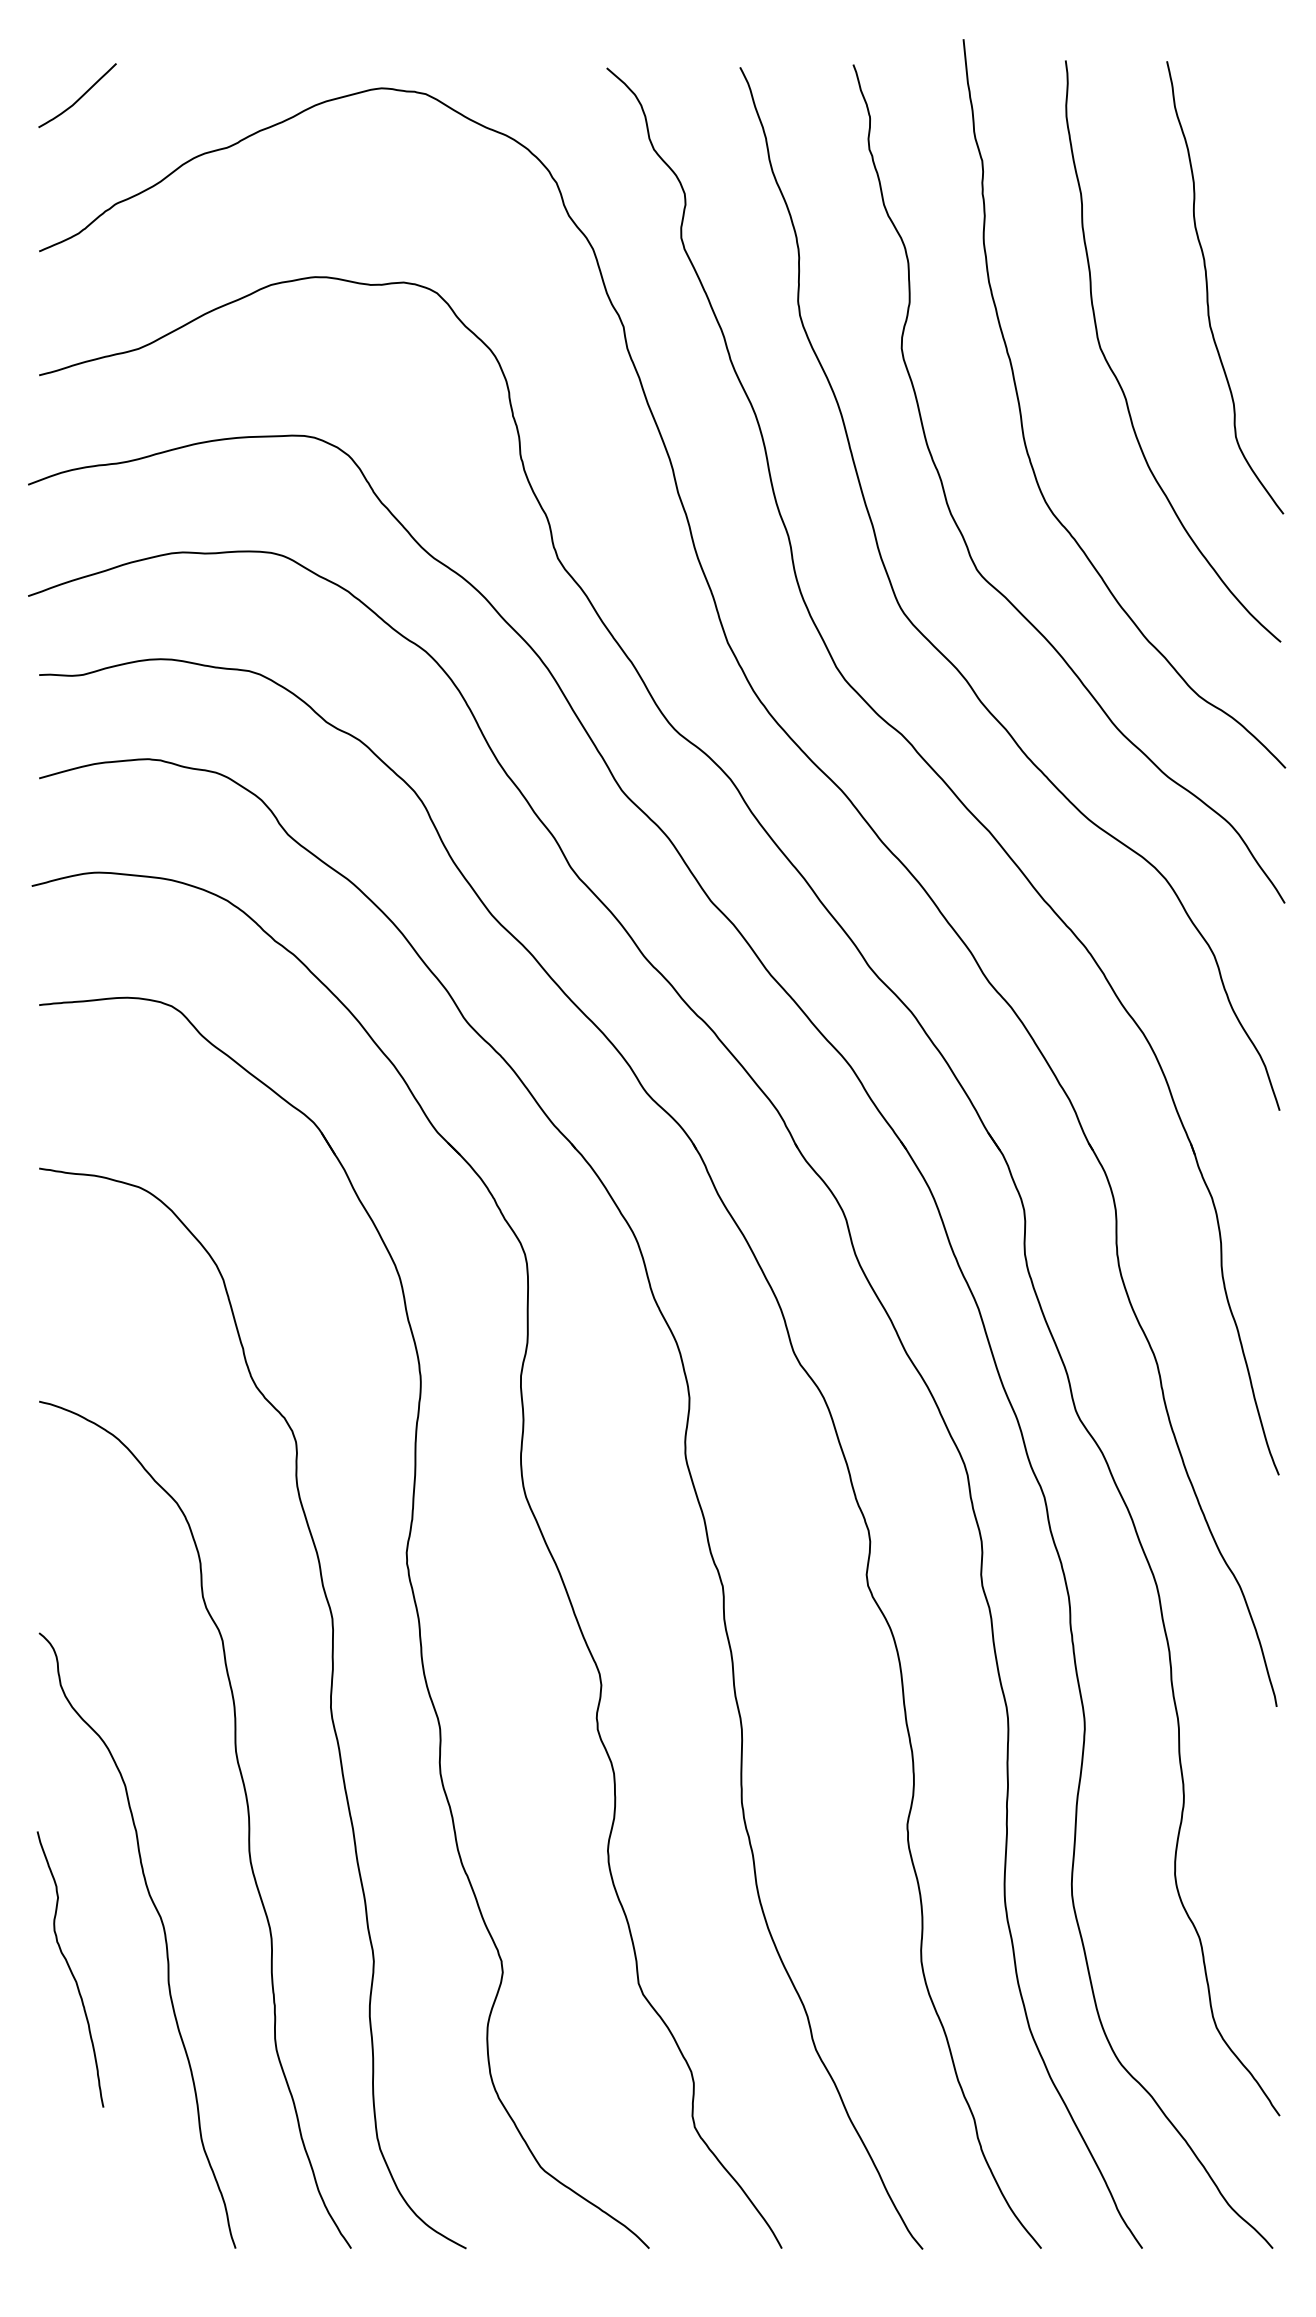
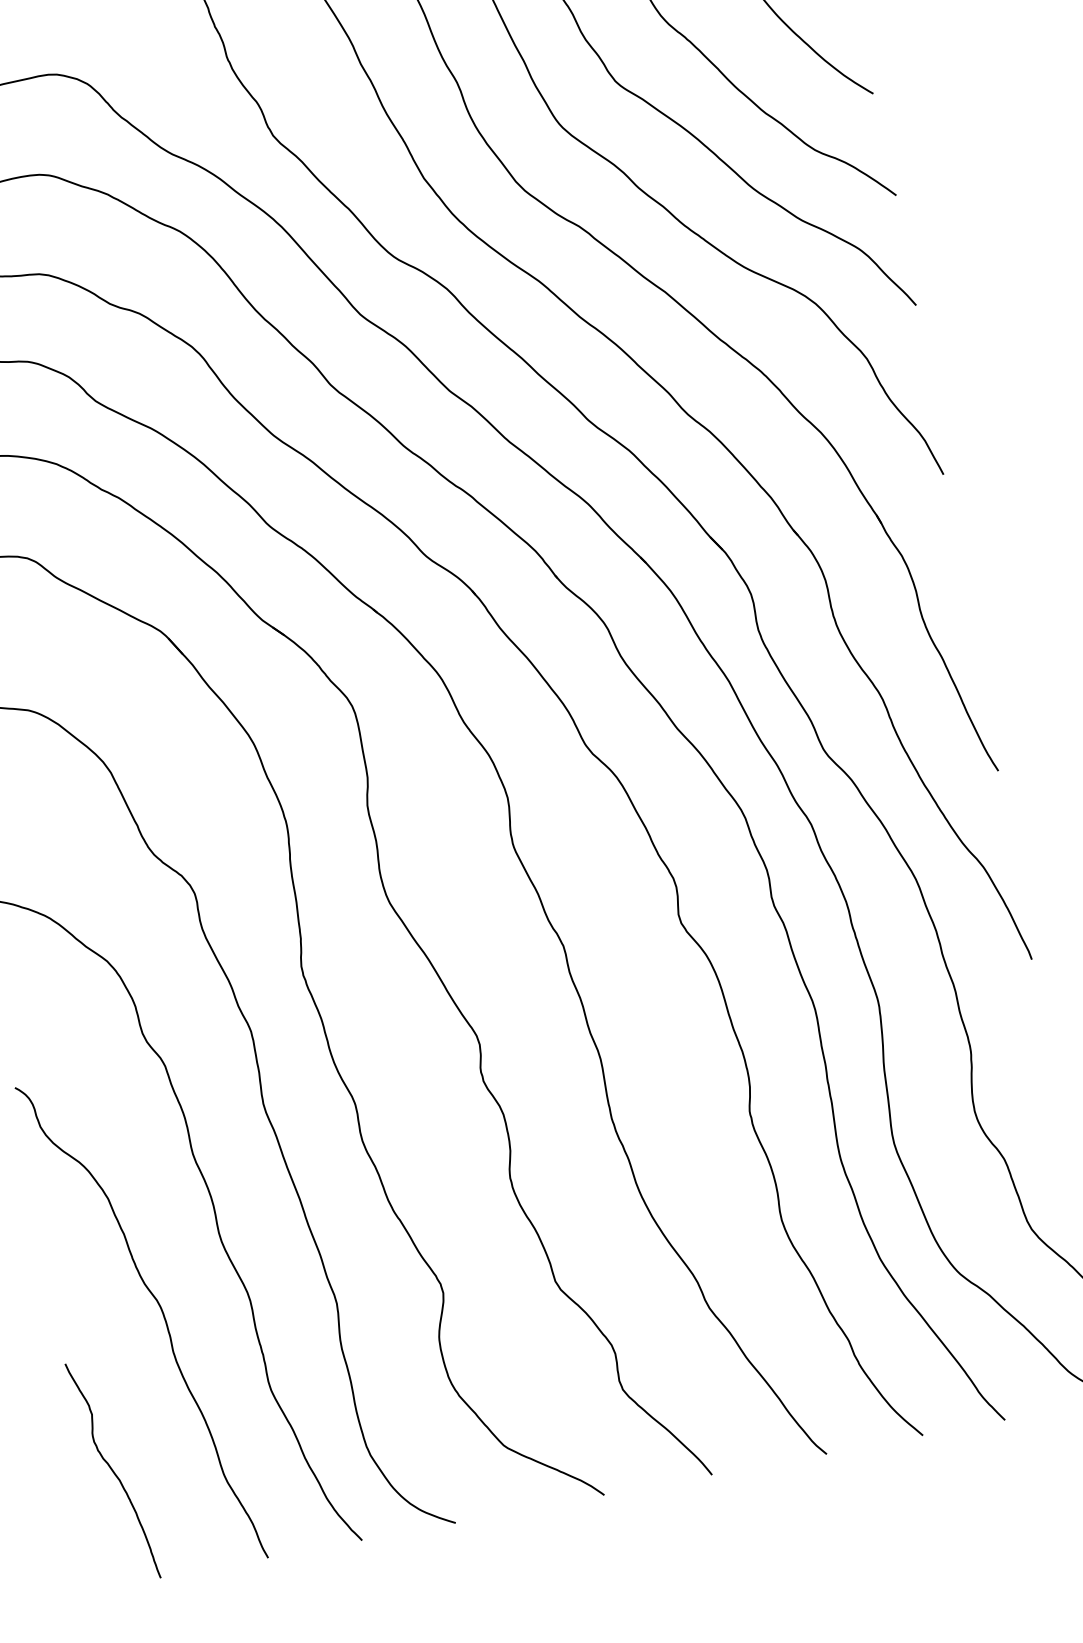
curve: (70, 1969) -> (113, 1471), moved

